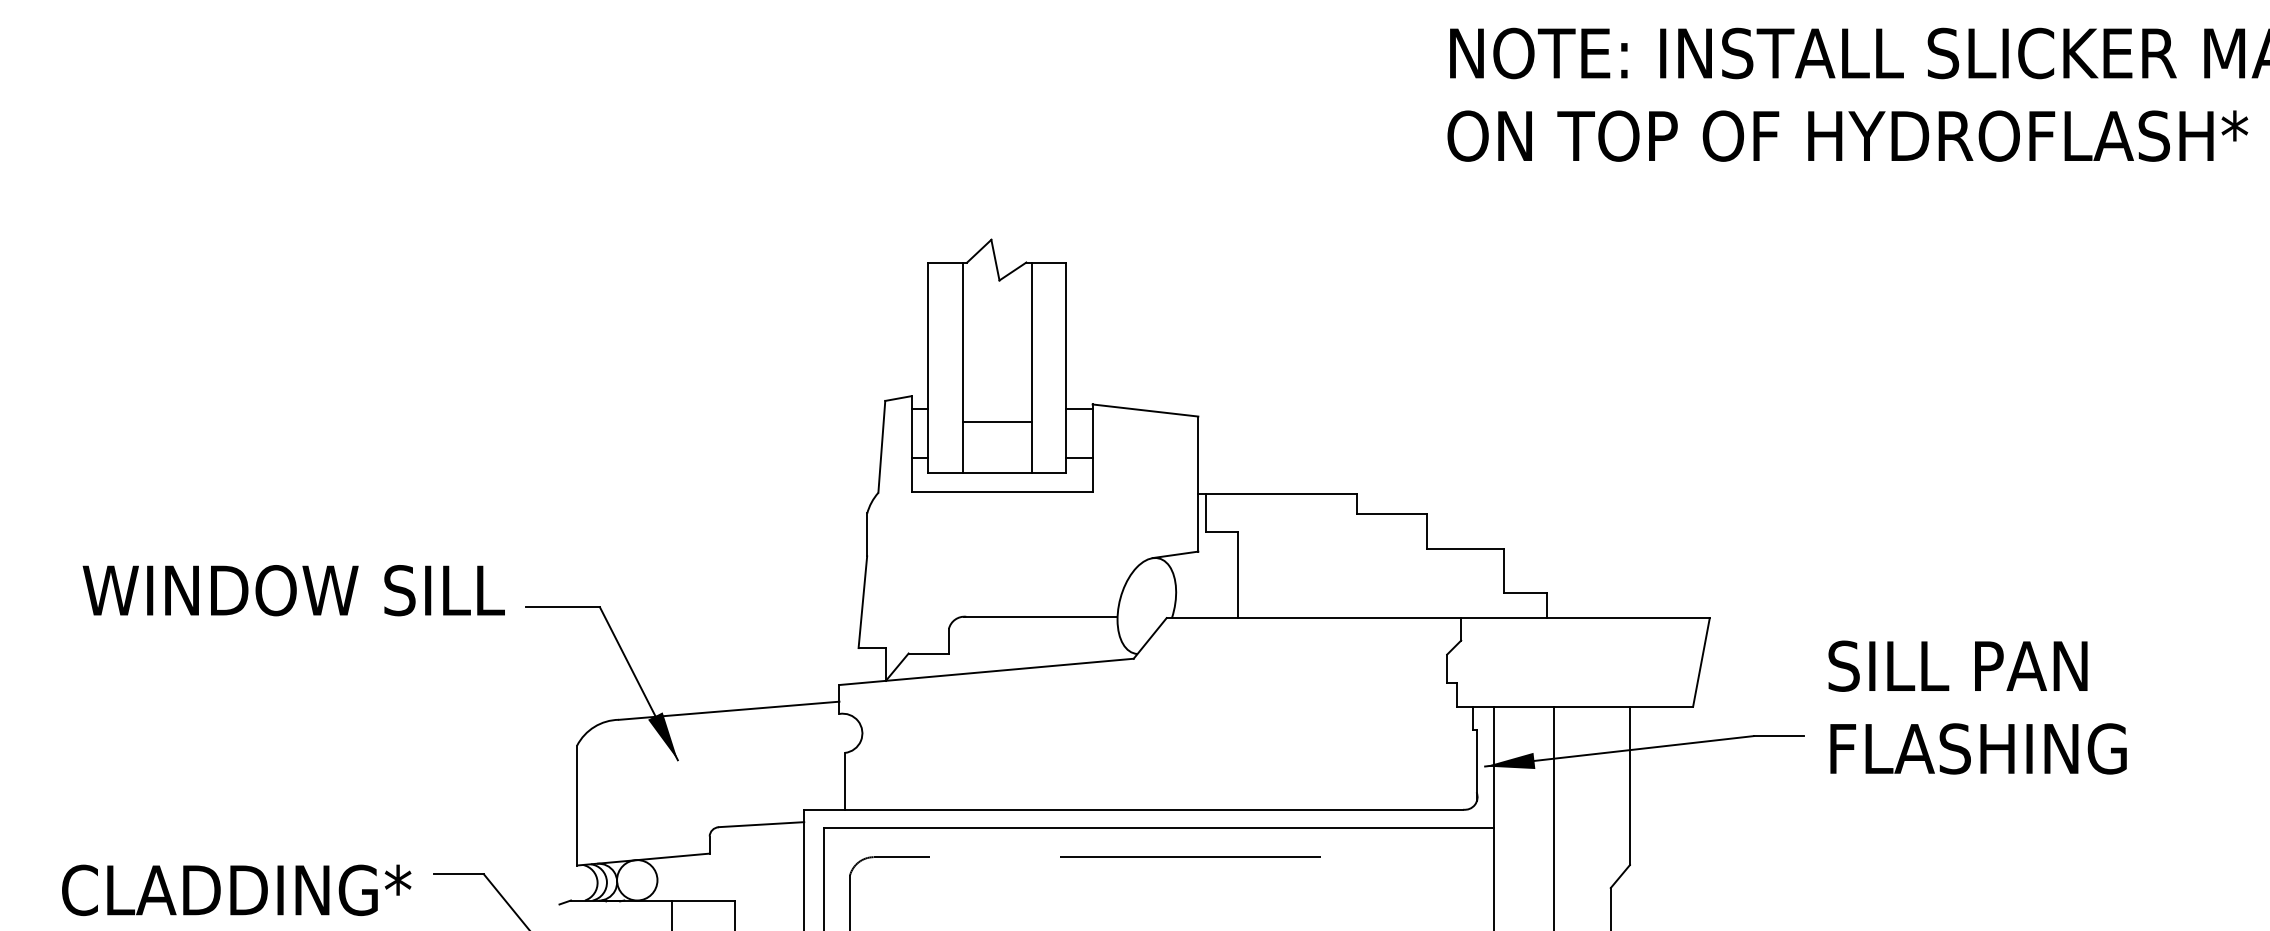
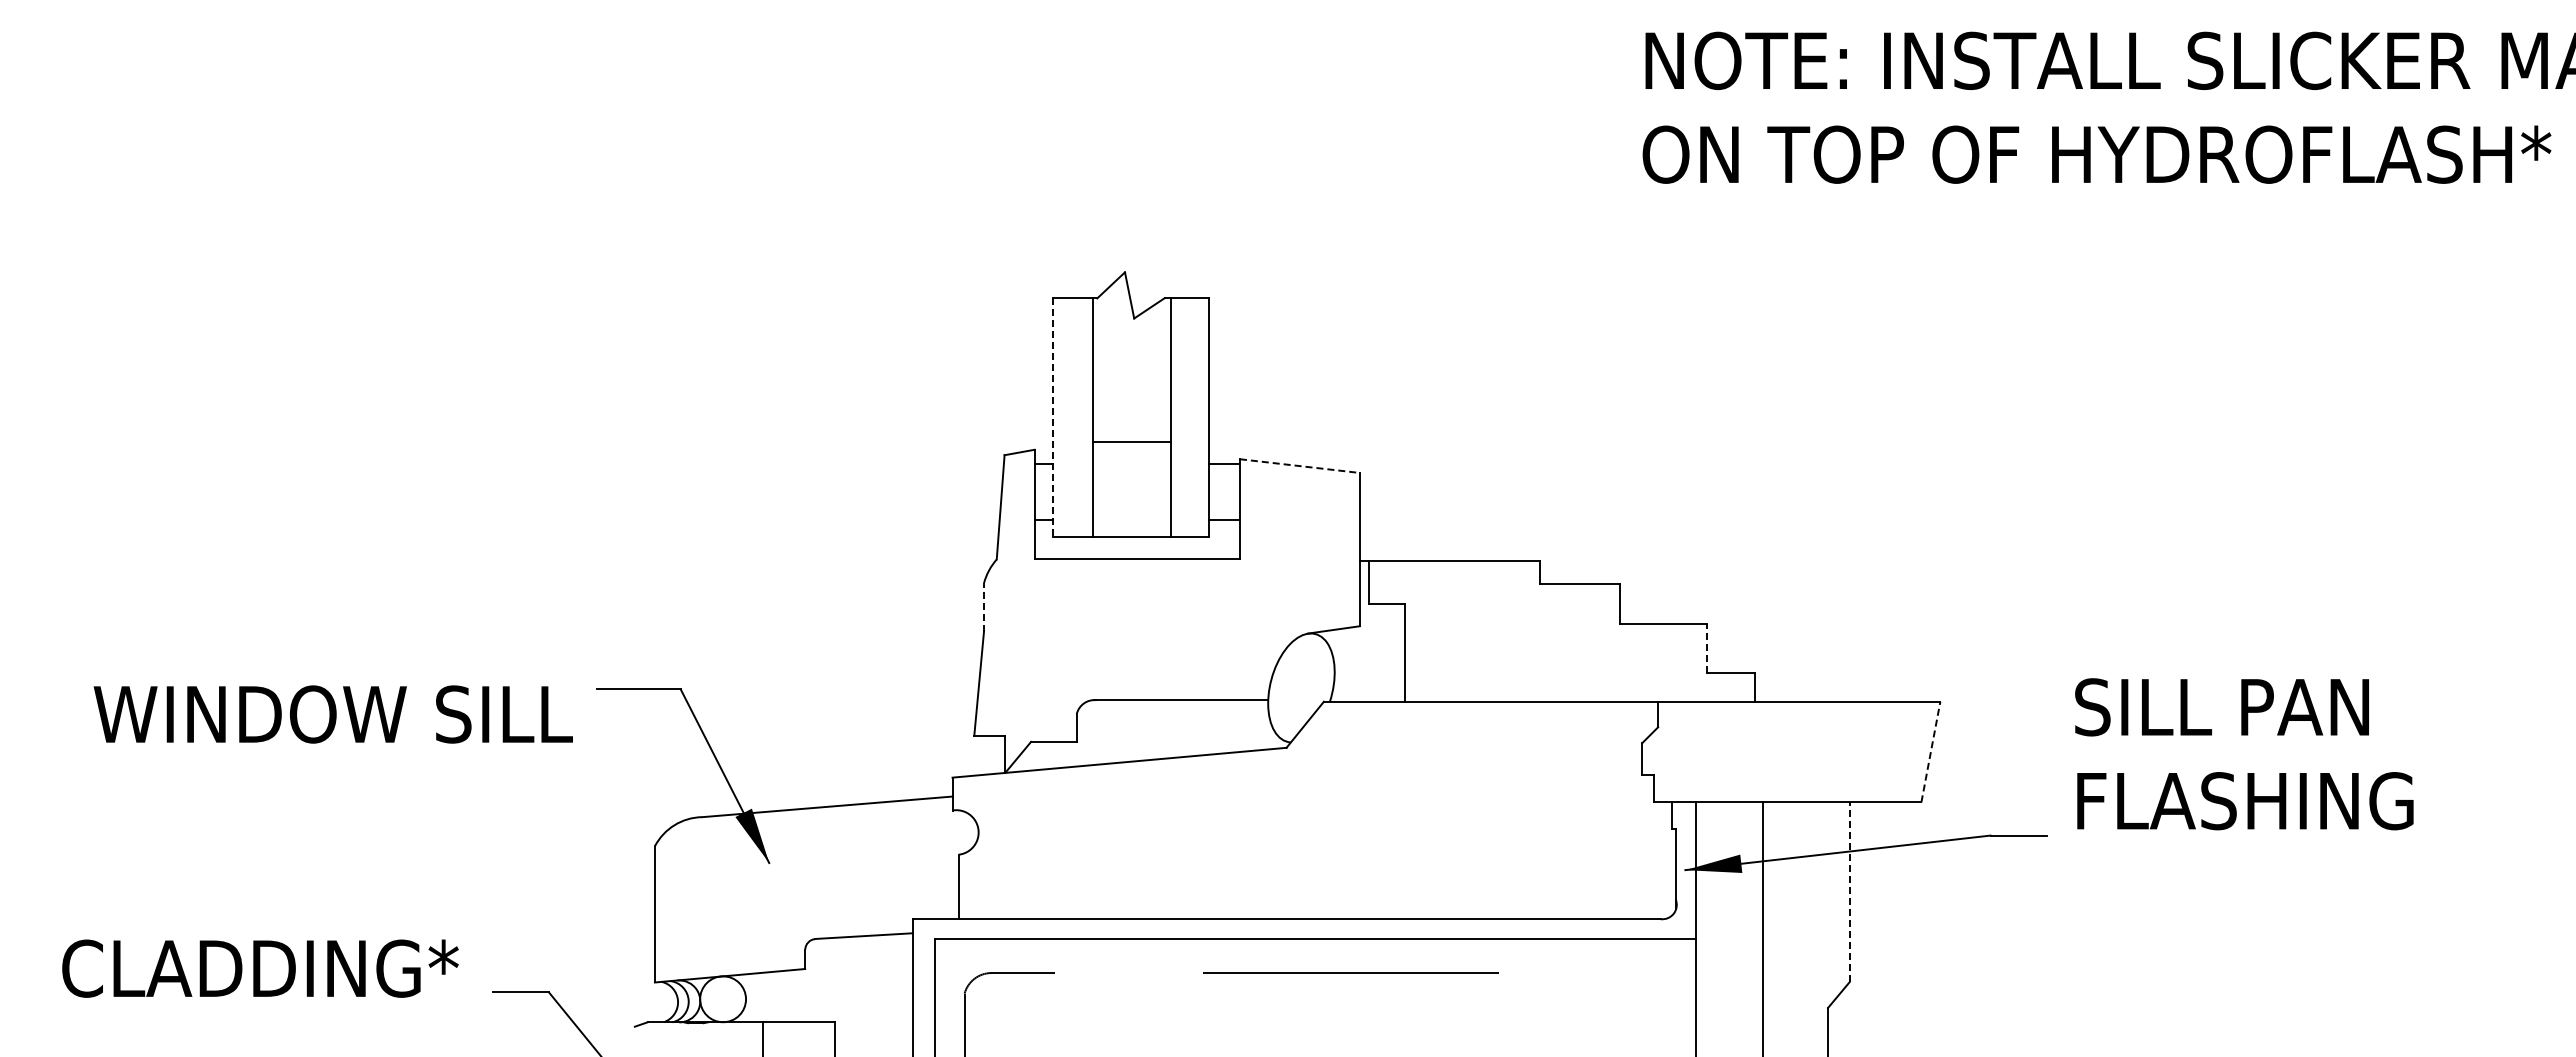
line: (928, 367) -> (1053, 417), solid -> dashed
line: (1146, 410) -> (1300, 466), solid -> dashed
line: (997, 421) -> (1131, 441), moved
line: (867, 534) -> (984, 606), solid -> dashed
line: (1503, 571) -> (1706, 648), solid -> dashed
text: (293, 590) -> (332, 714), moved
line: (1701, 661) -> (1930, 751), solid -> dashed
text: (1977, 707) -> (2244, 754), moved
line: (1629, 786) -> (1849, 892), solid -> dashed
text: (236, 890) -> (260, 968), moved

